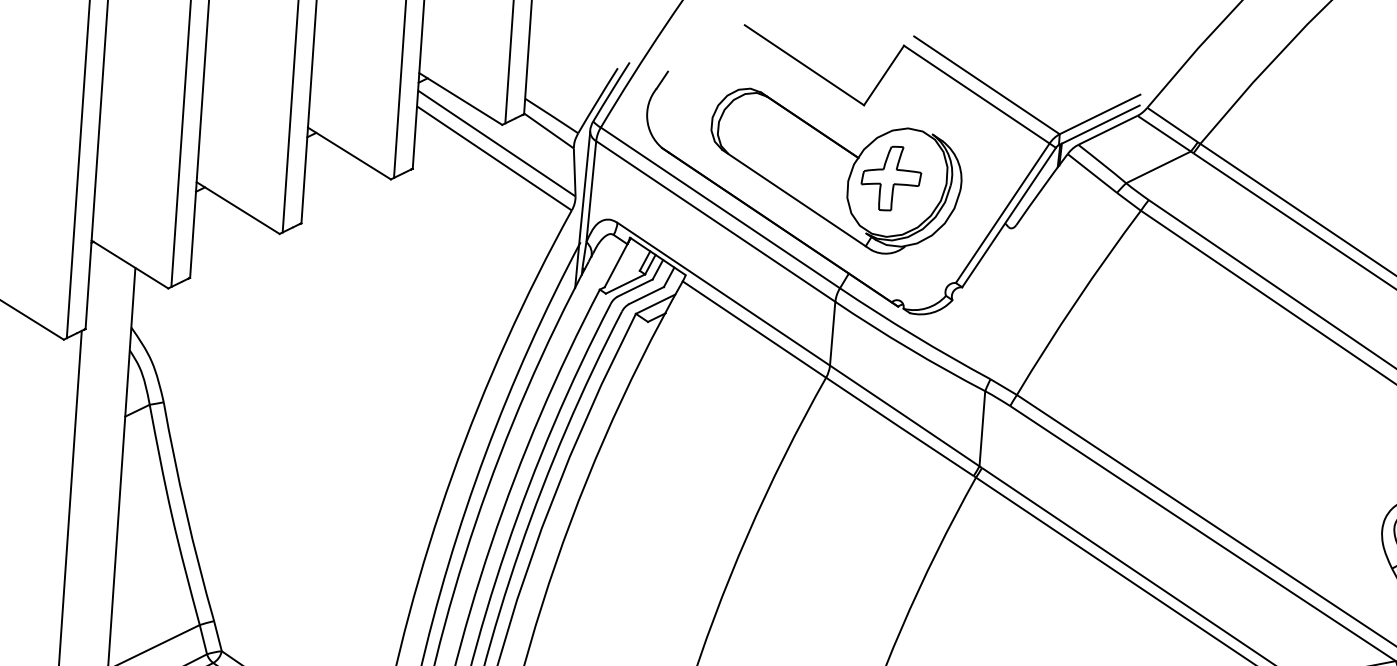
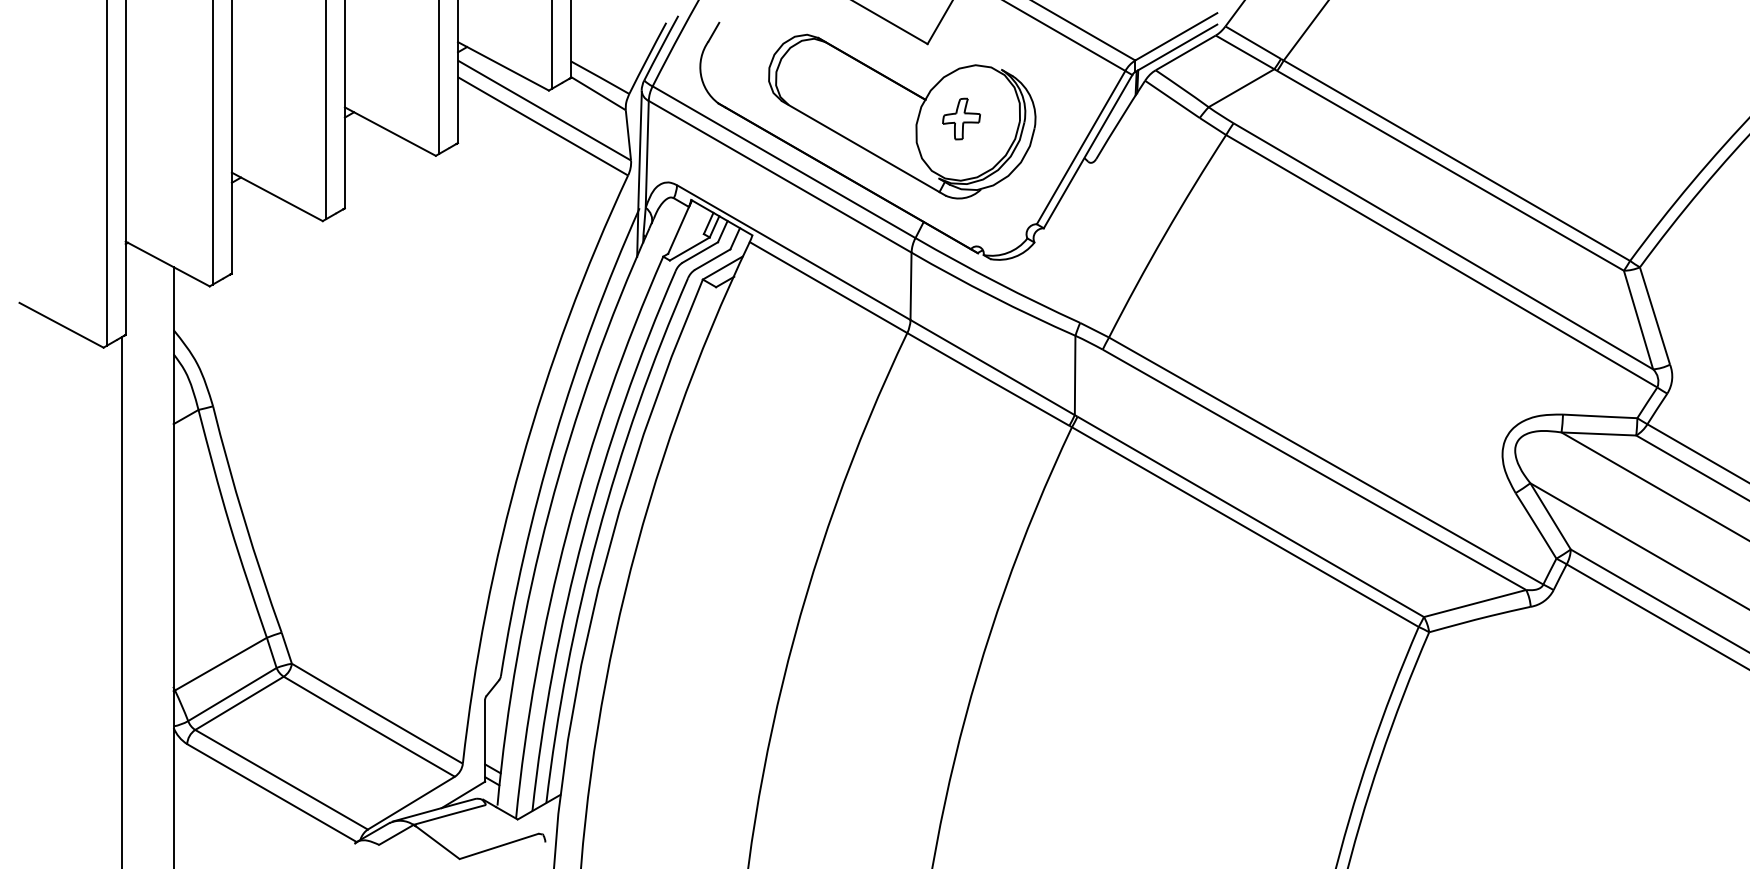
part: (891, 177) -> (961, 118), size x0.6

